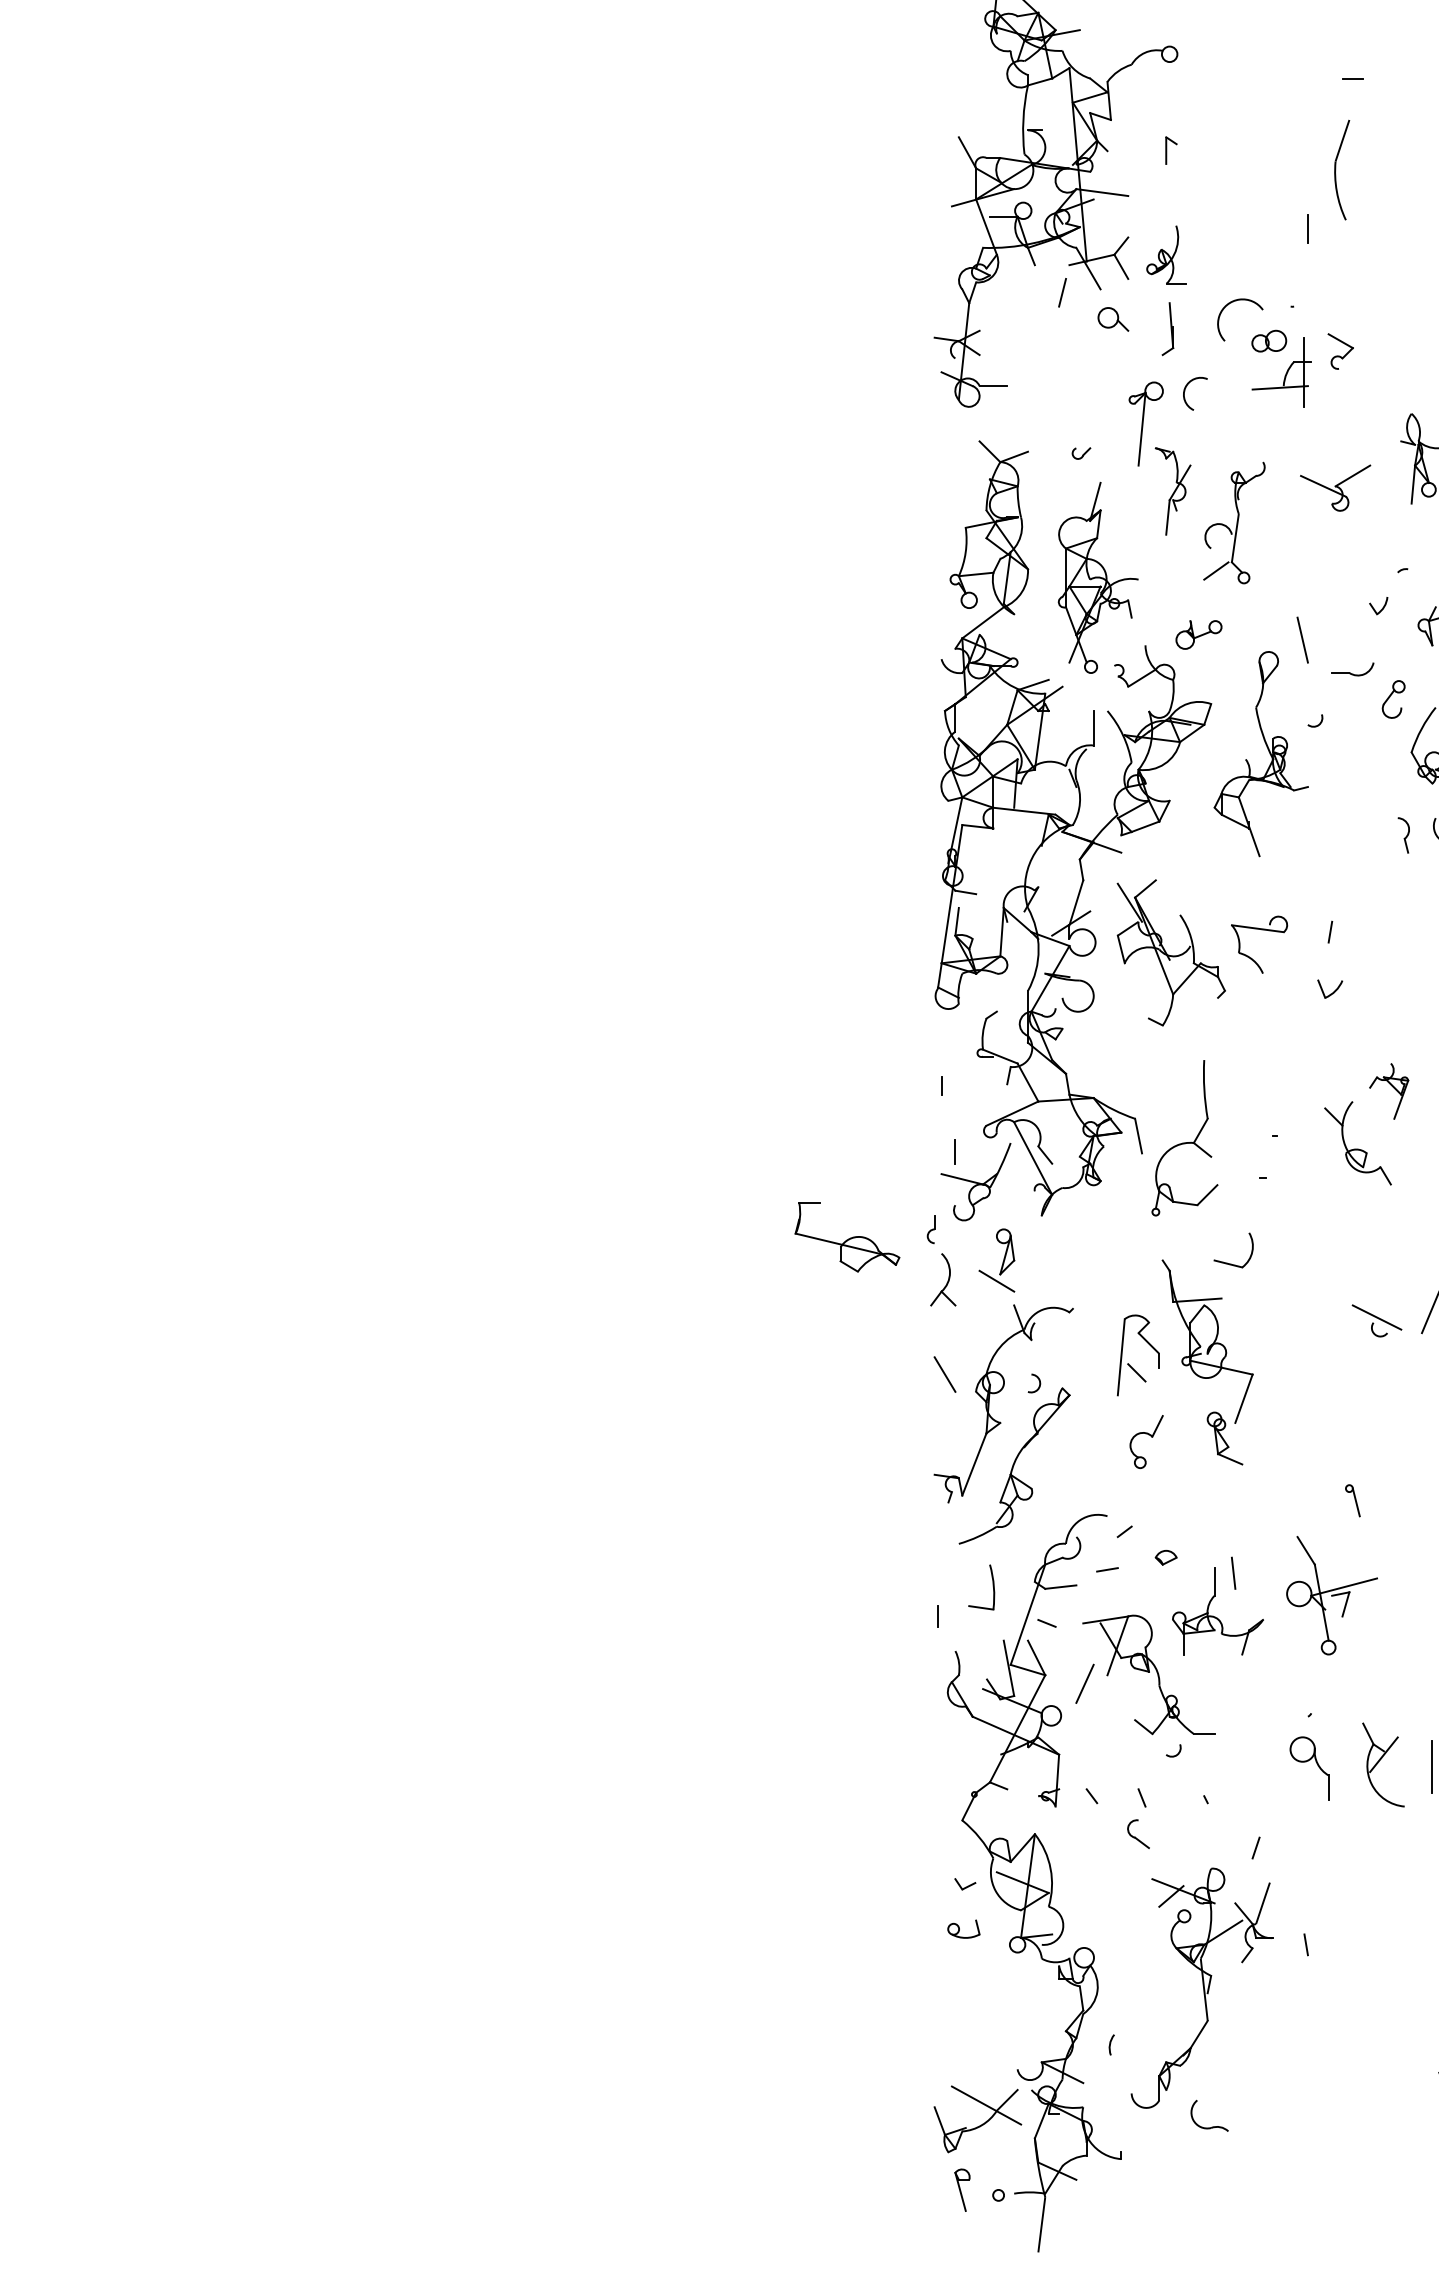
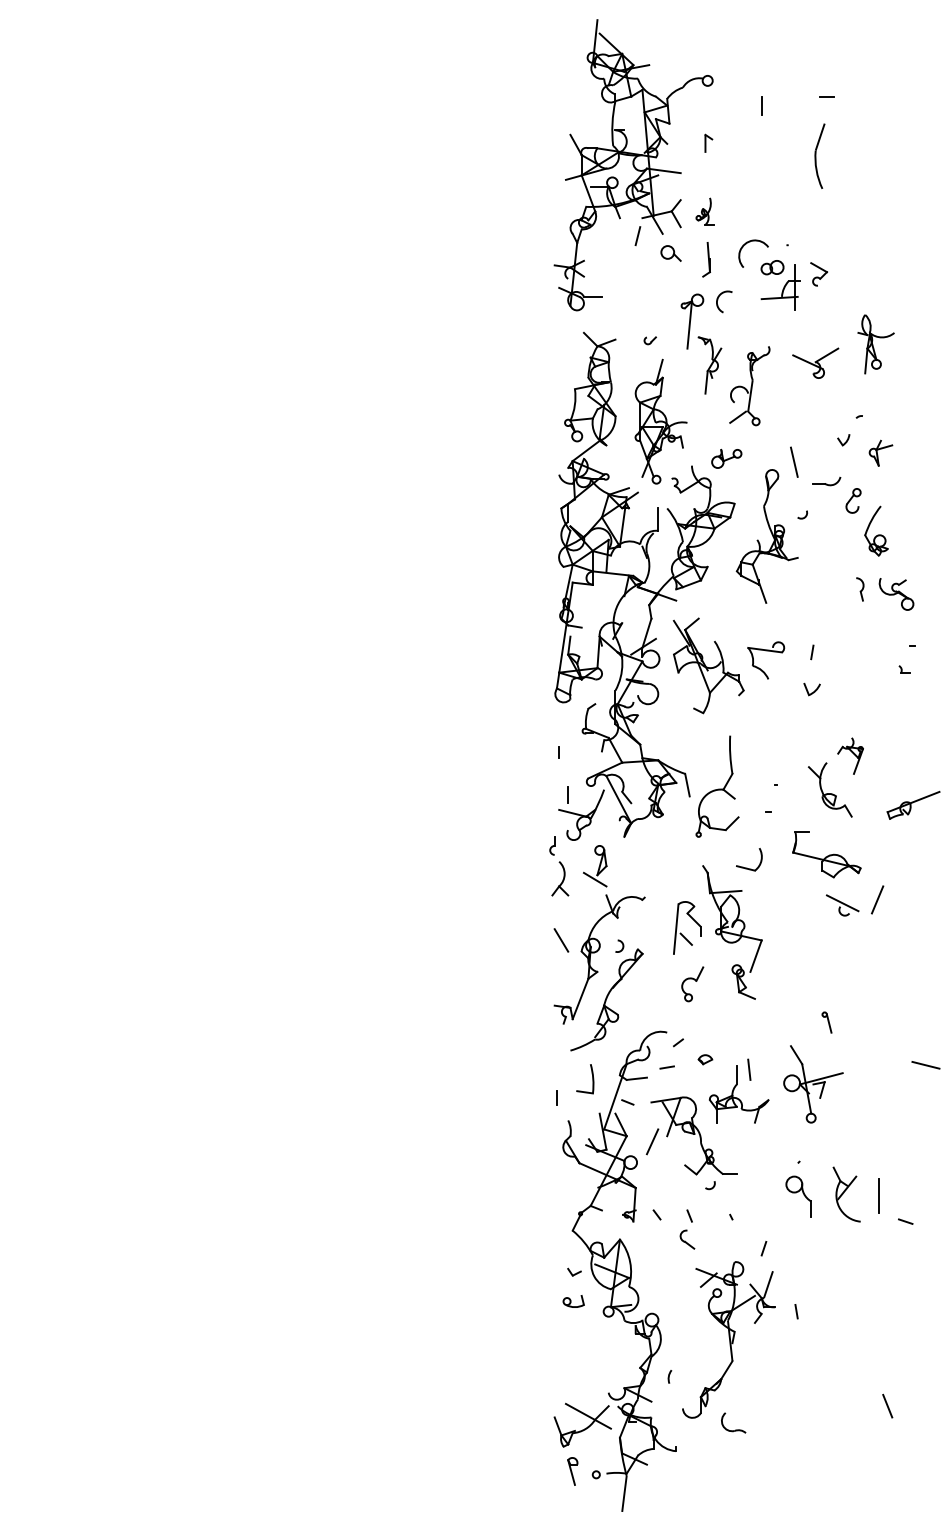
line: (1307, 228) -> (761, 105), moved
part: (1164, 254) -> (704, 211), size x0.71
part: (846, 1236) -> (826, 854), moved

